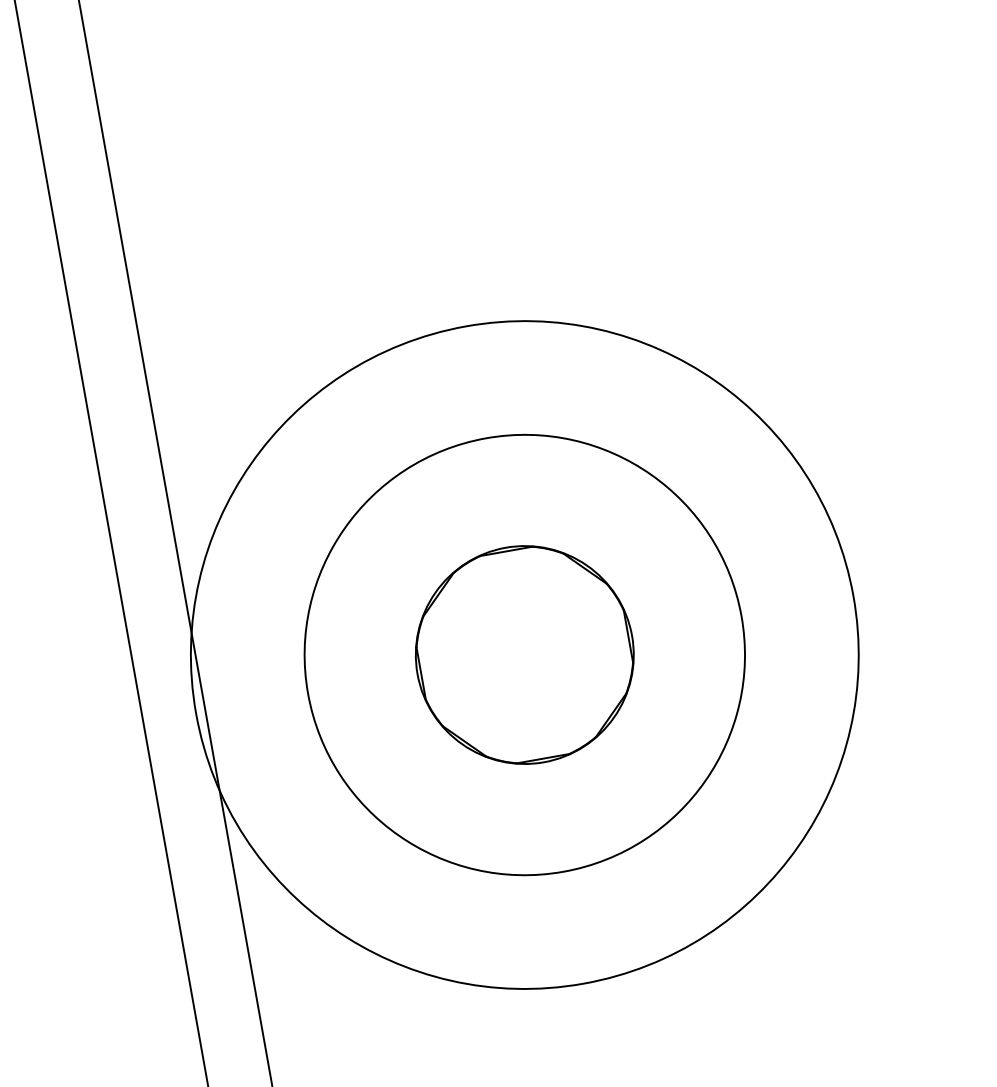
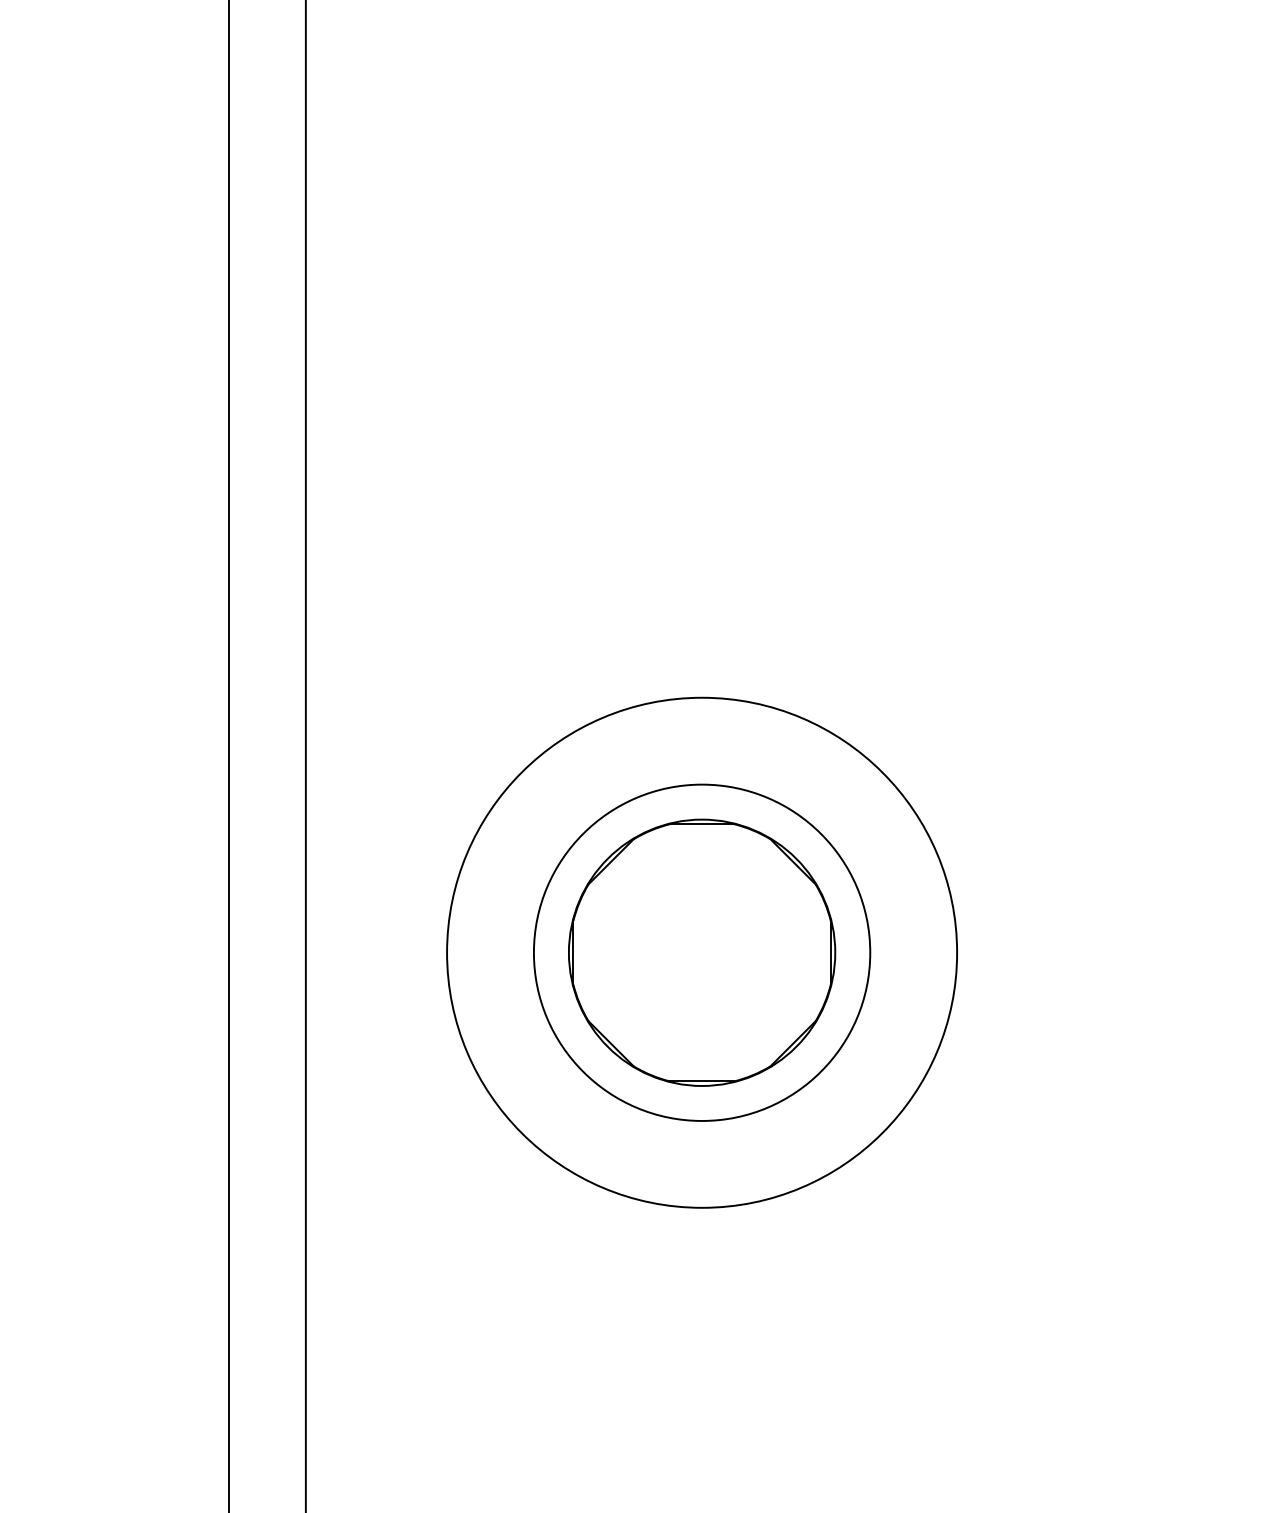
circle: (524, 654) -> (701, 952), size x0.62
circle: (525, 654) -> (702, 952), size x0.62

